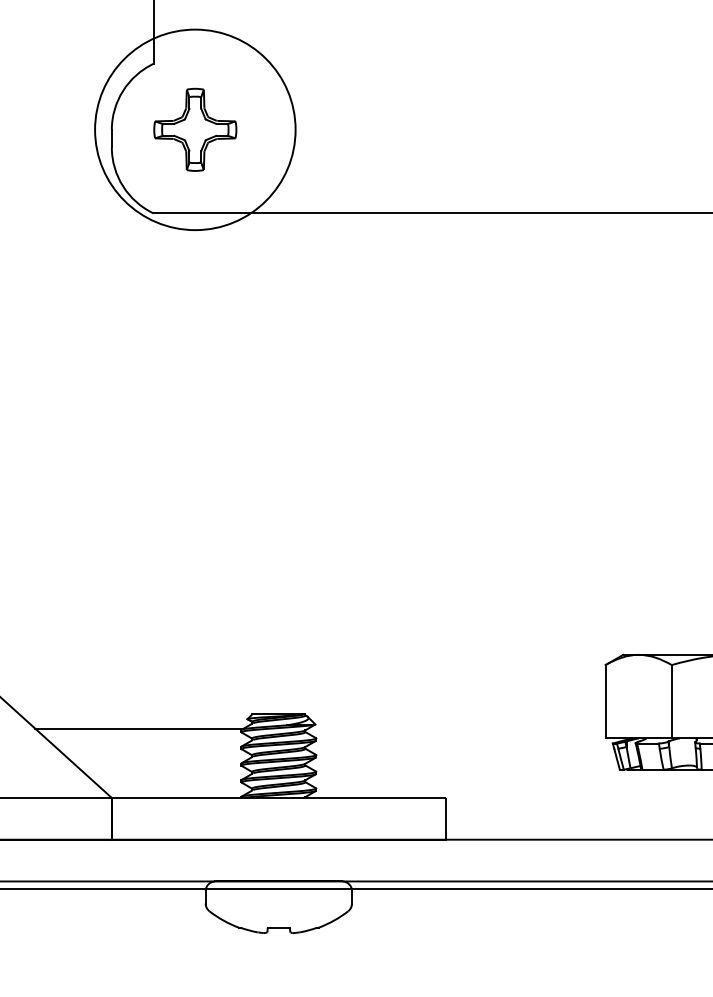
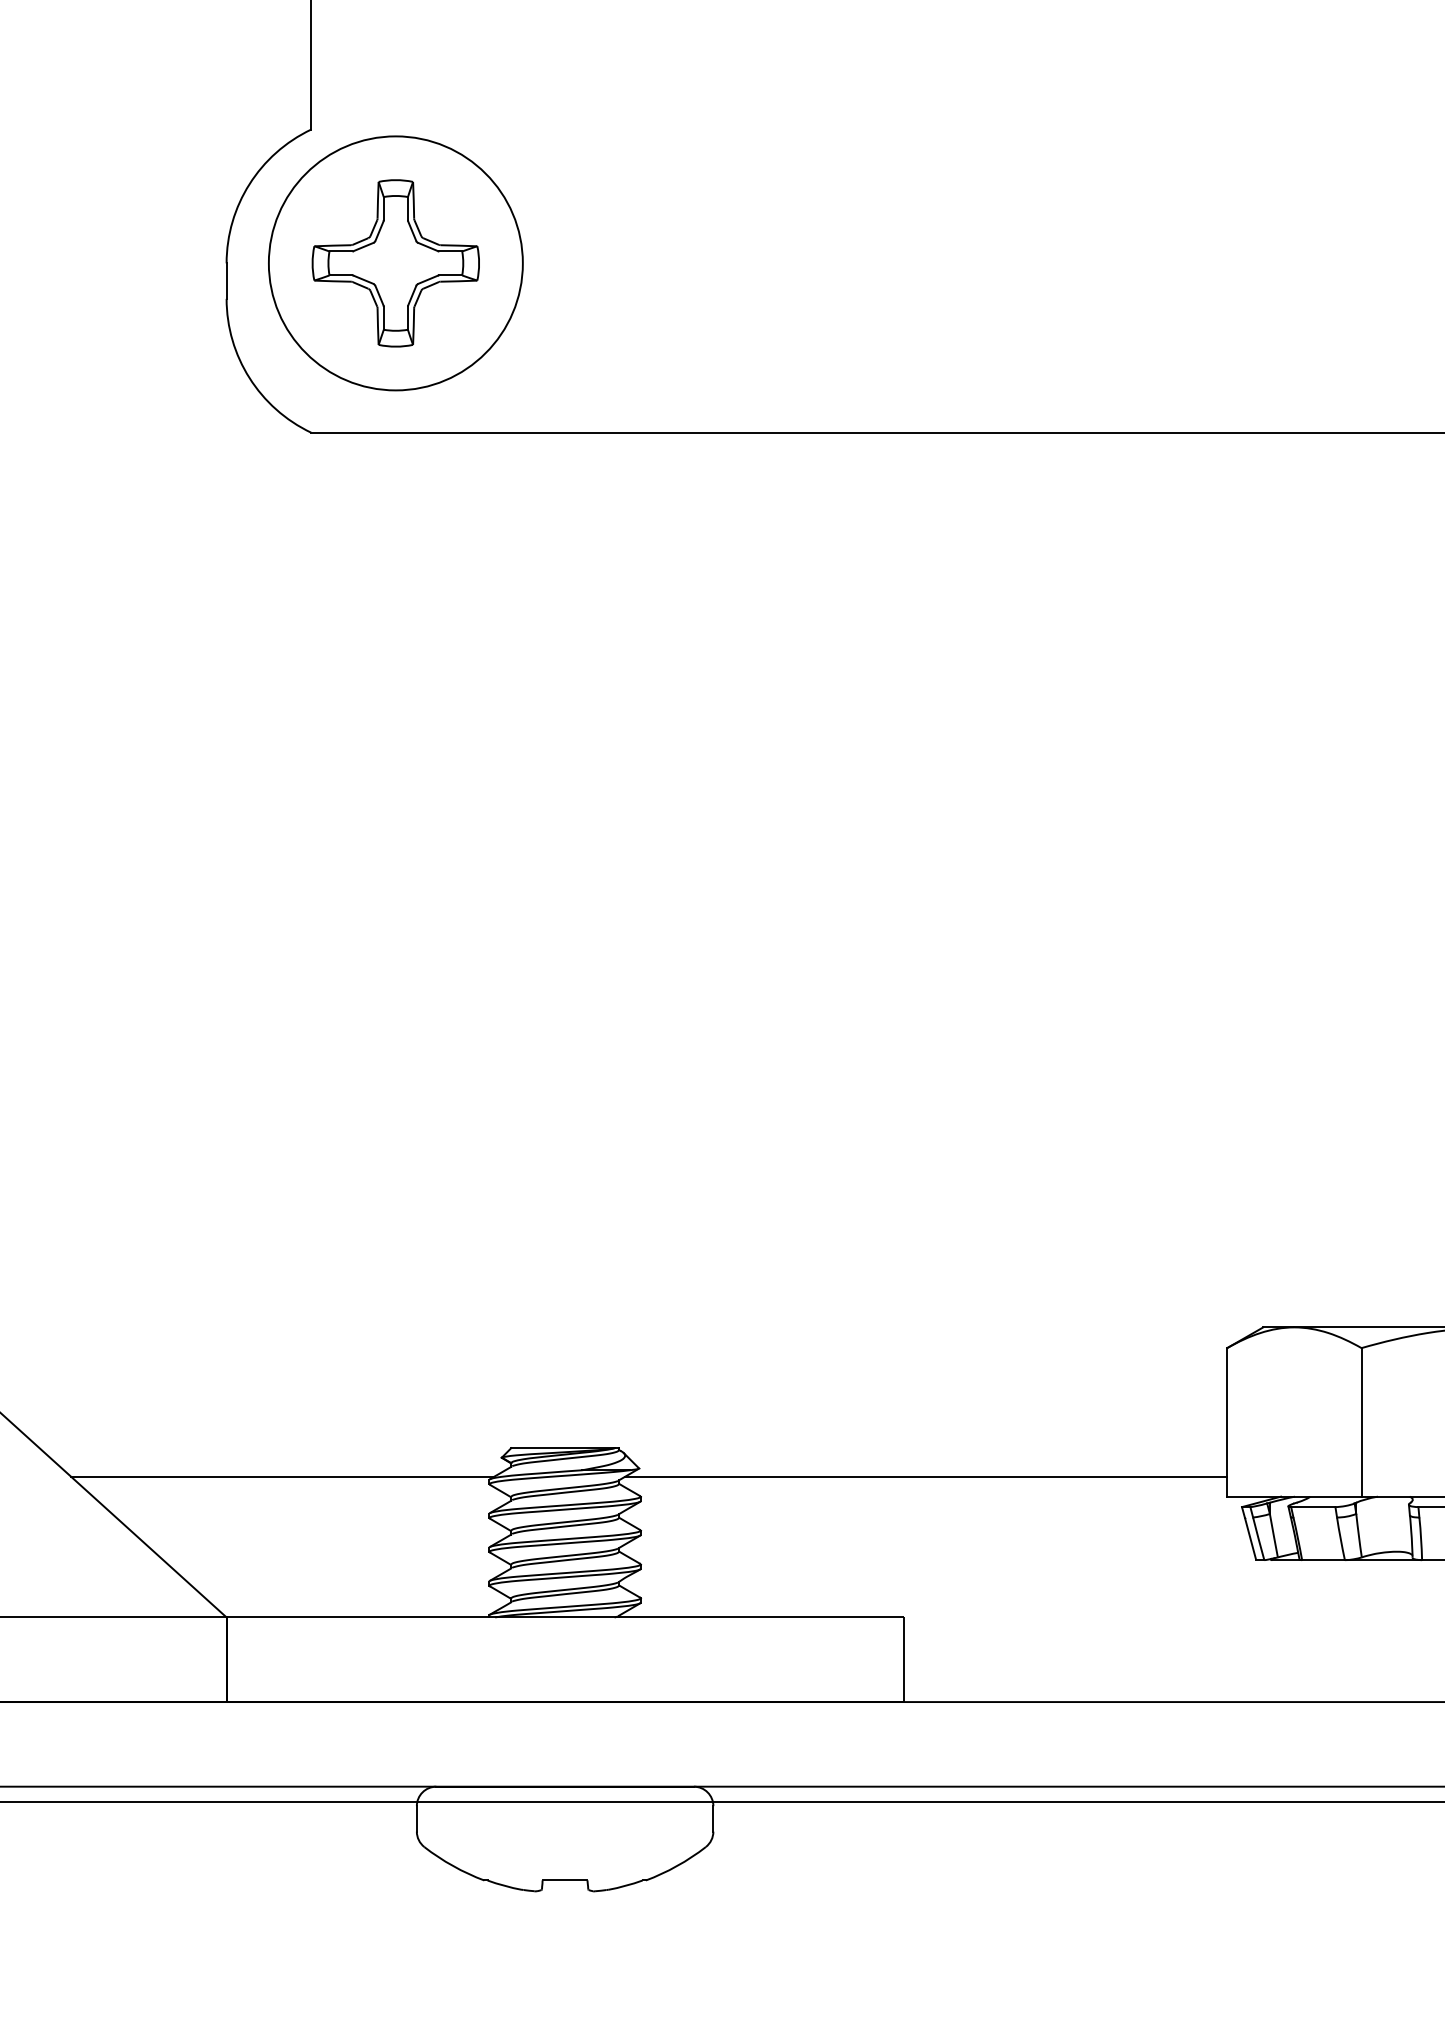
circle: (195, 129) -> (396, 262), size x0.62
line: (456, 728) -> (925, 1476), added

